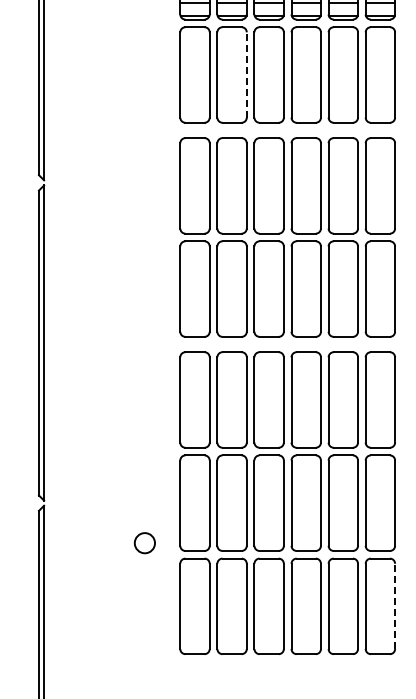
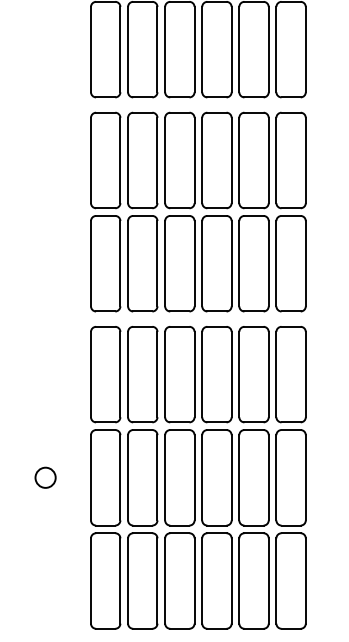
line: (246, 75) -> (157, 50), dashed -> solid
circle: (144, 543) -> (45, 478), moved
line: (395, 606) -> (306, 581), dashed -> solid

